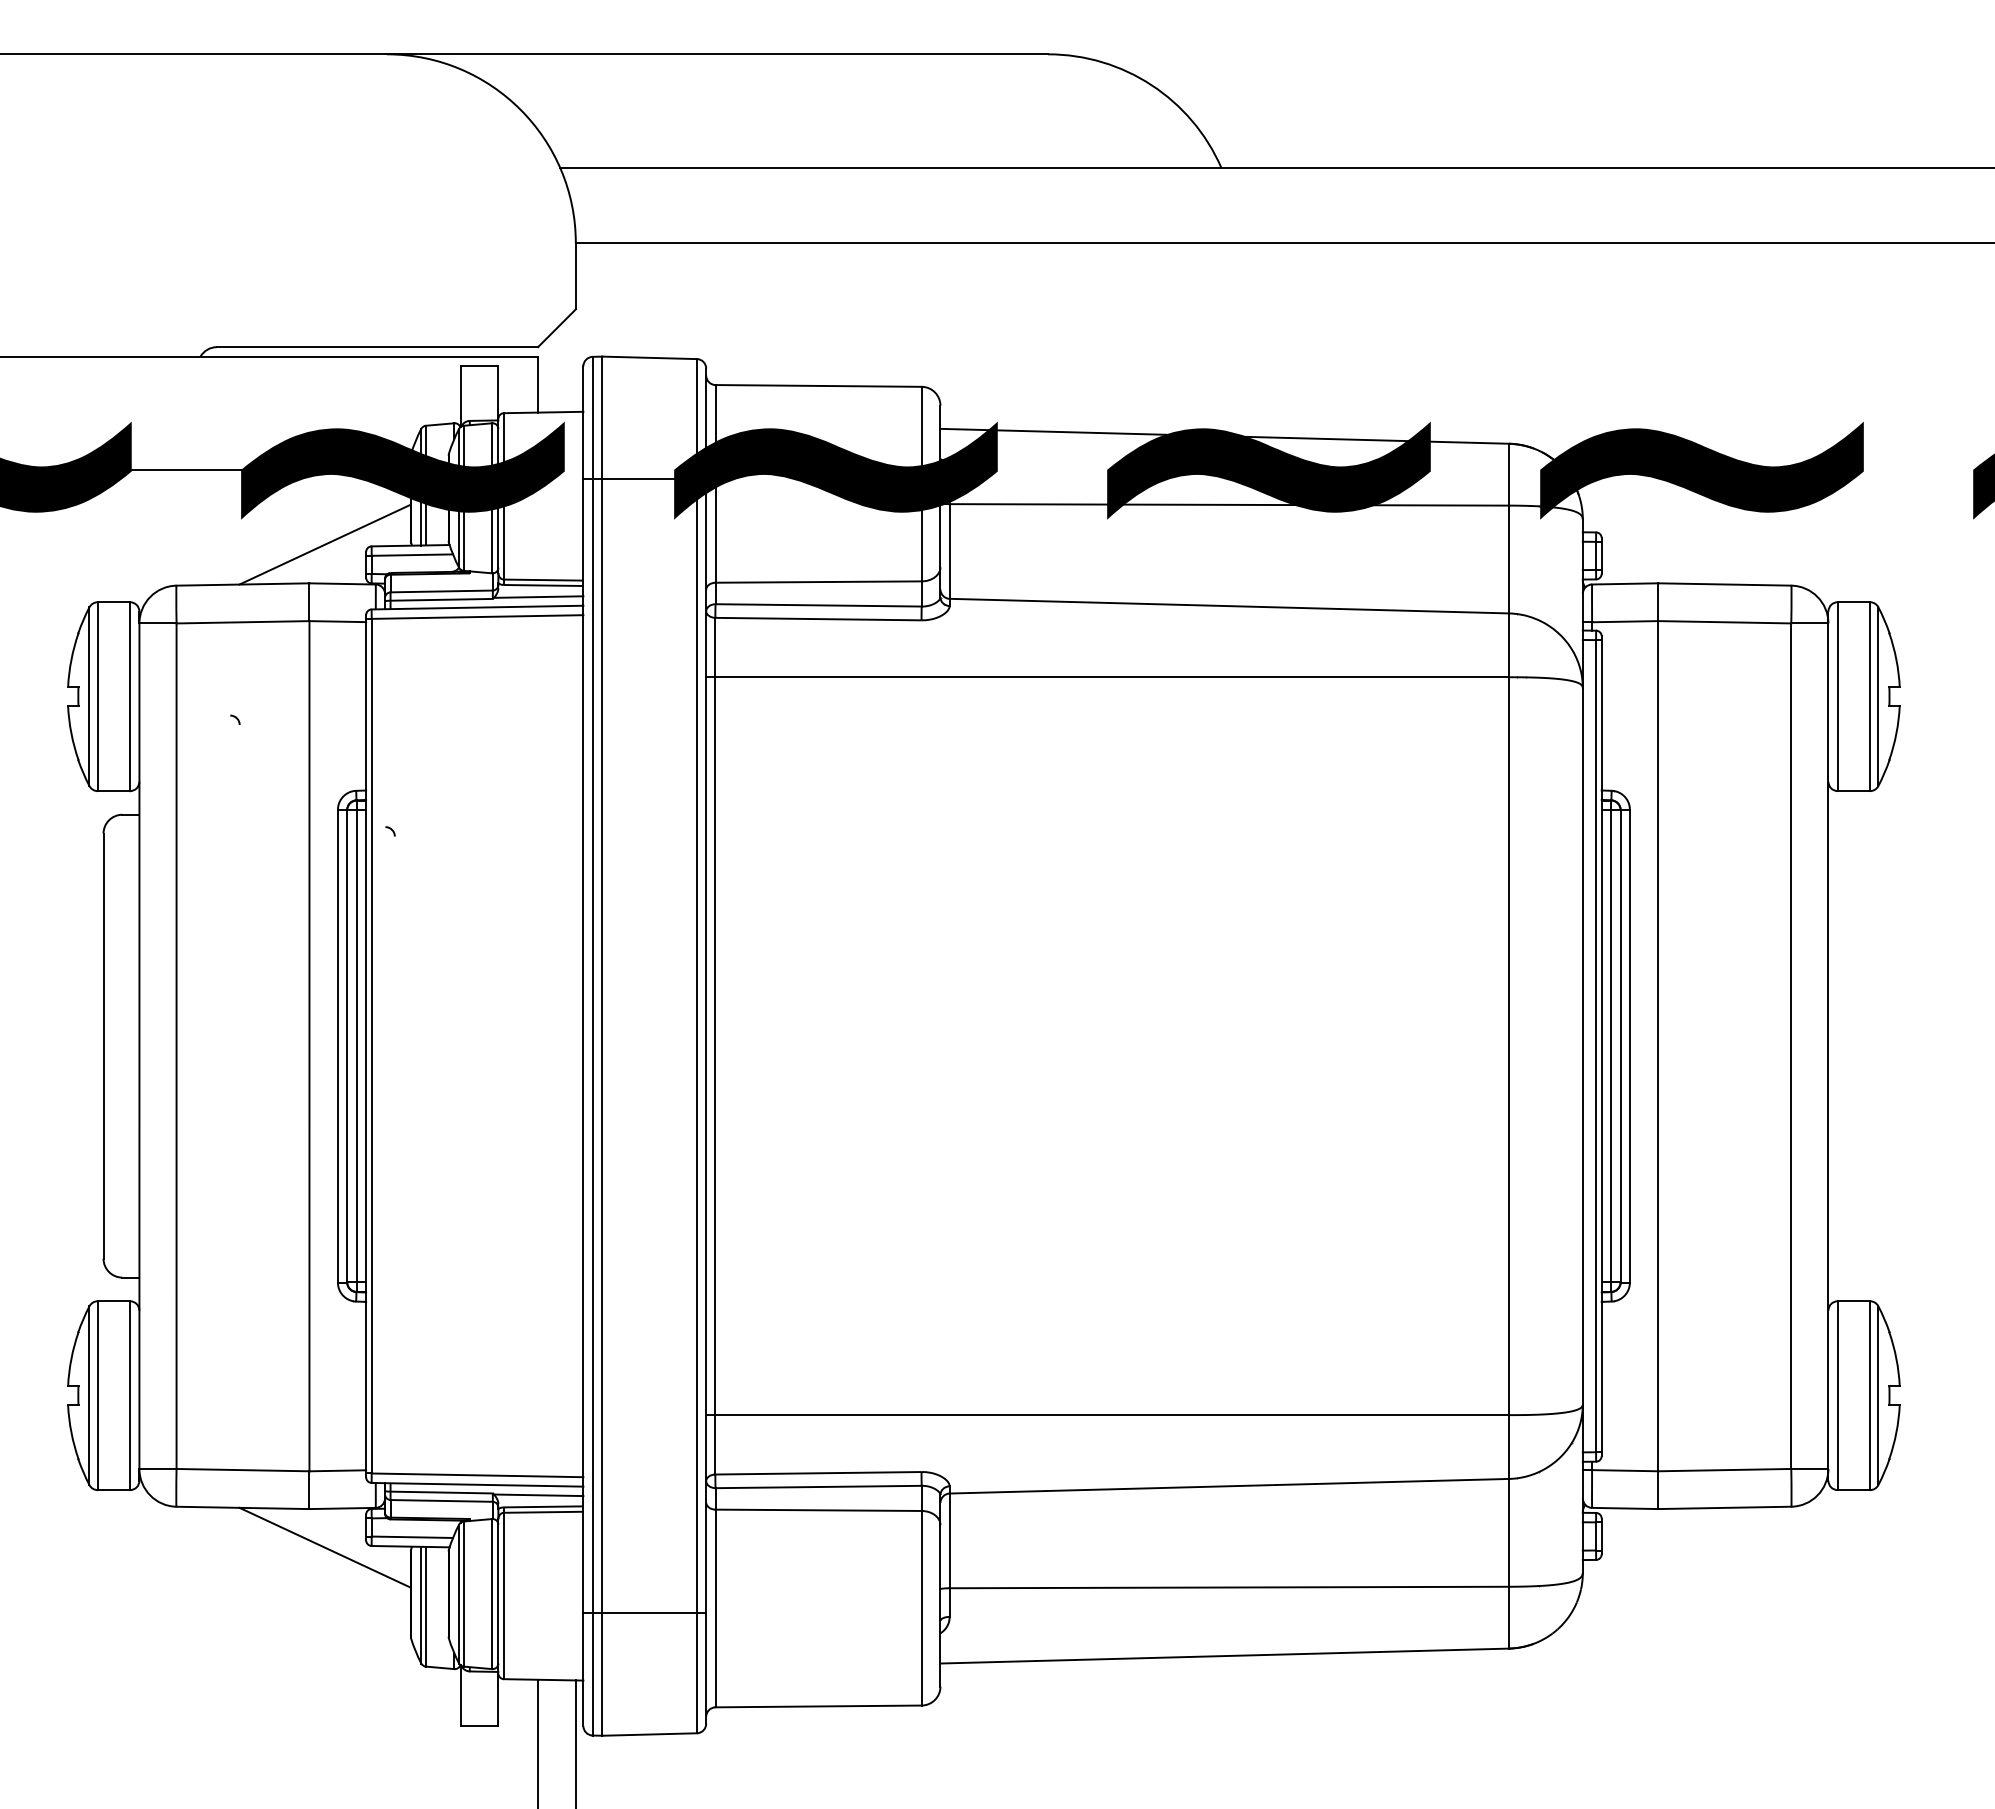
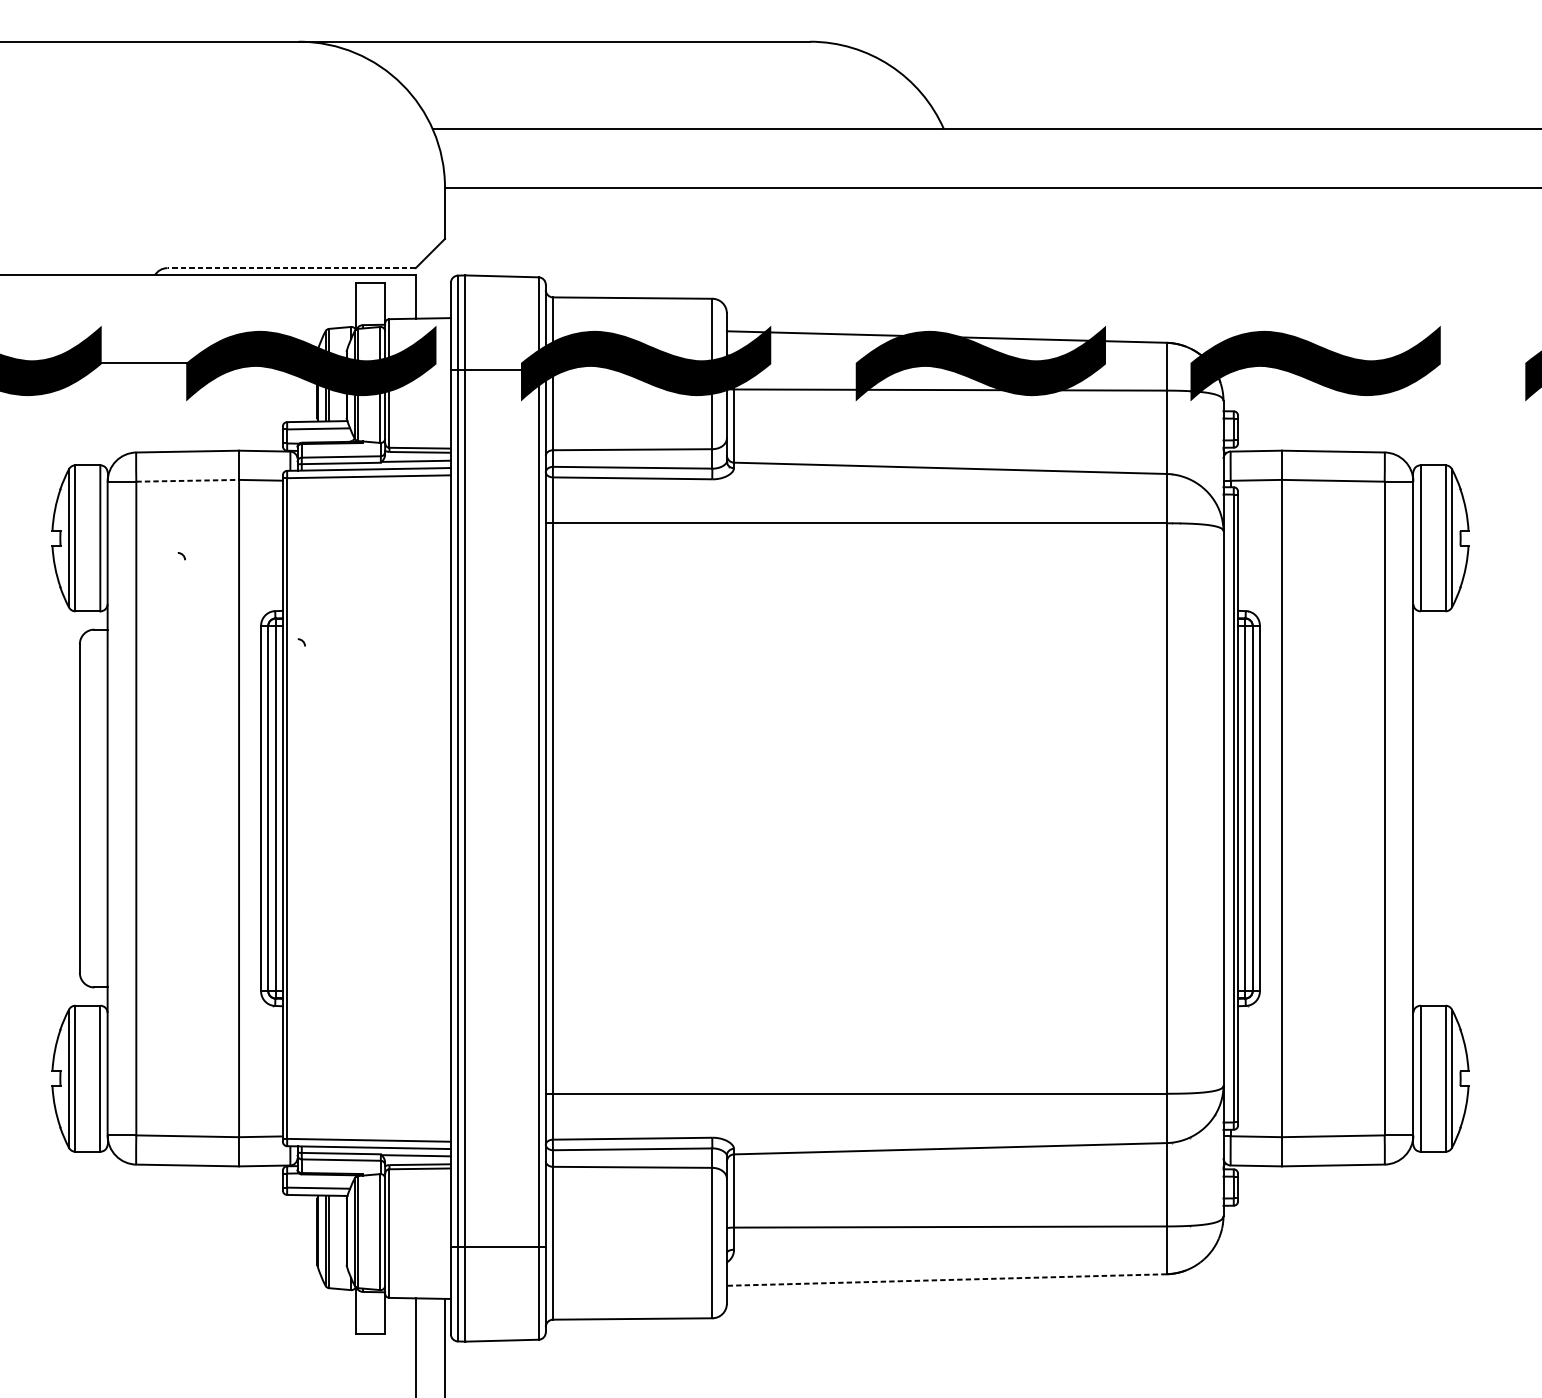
line: (377, 347) -> (291, 268), solid -> dashed
line: (324, 544) -> (250, 420), removed
line: (243, 622) -> (188, 480), solid -> dashed
line: (324, 1547) -> (250, 1196), removed
line: (1224, 1656) -> (946, 1280), solid -> dashed

